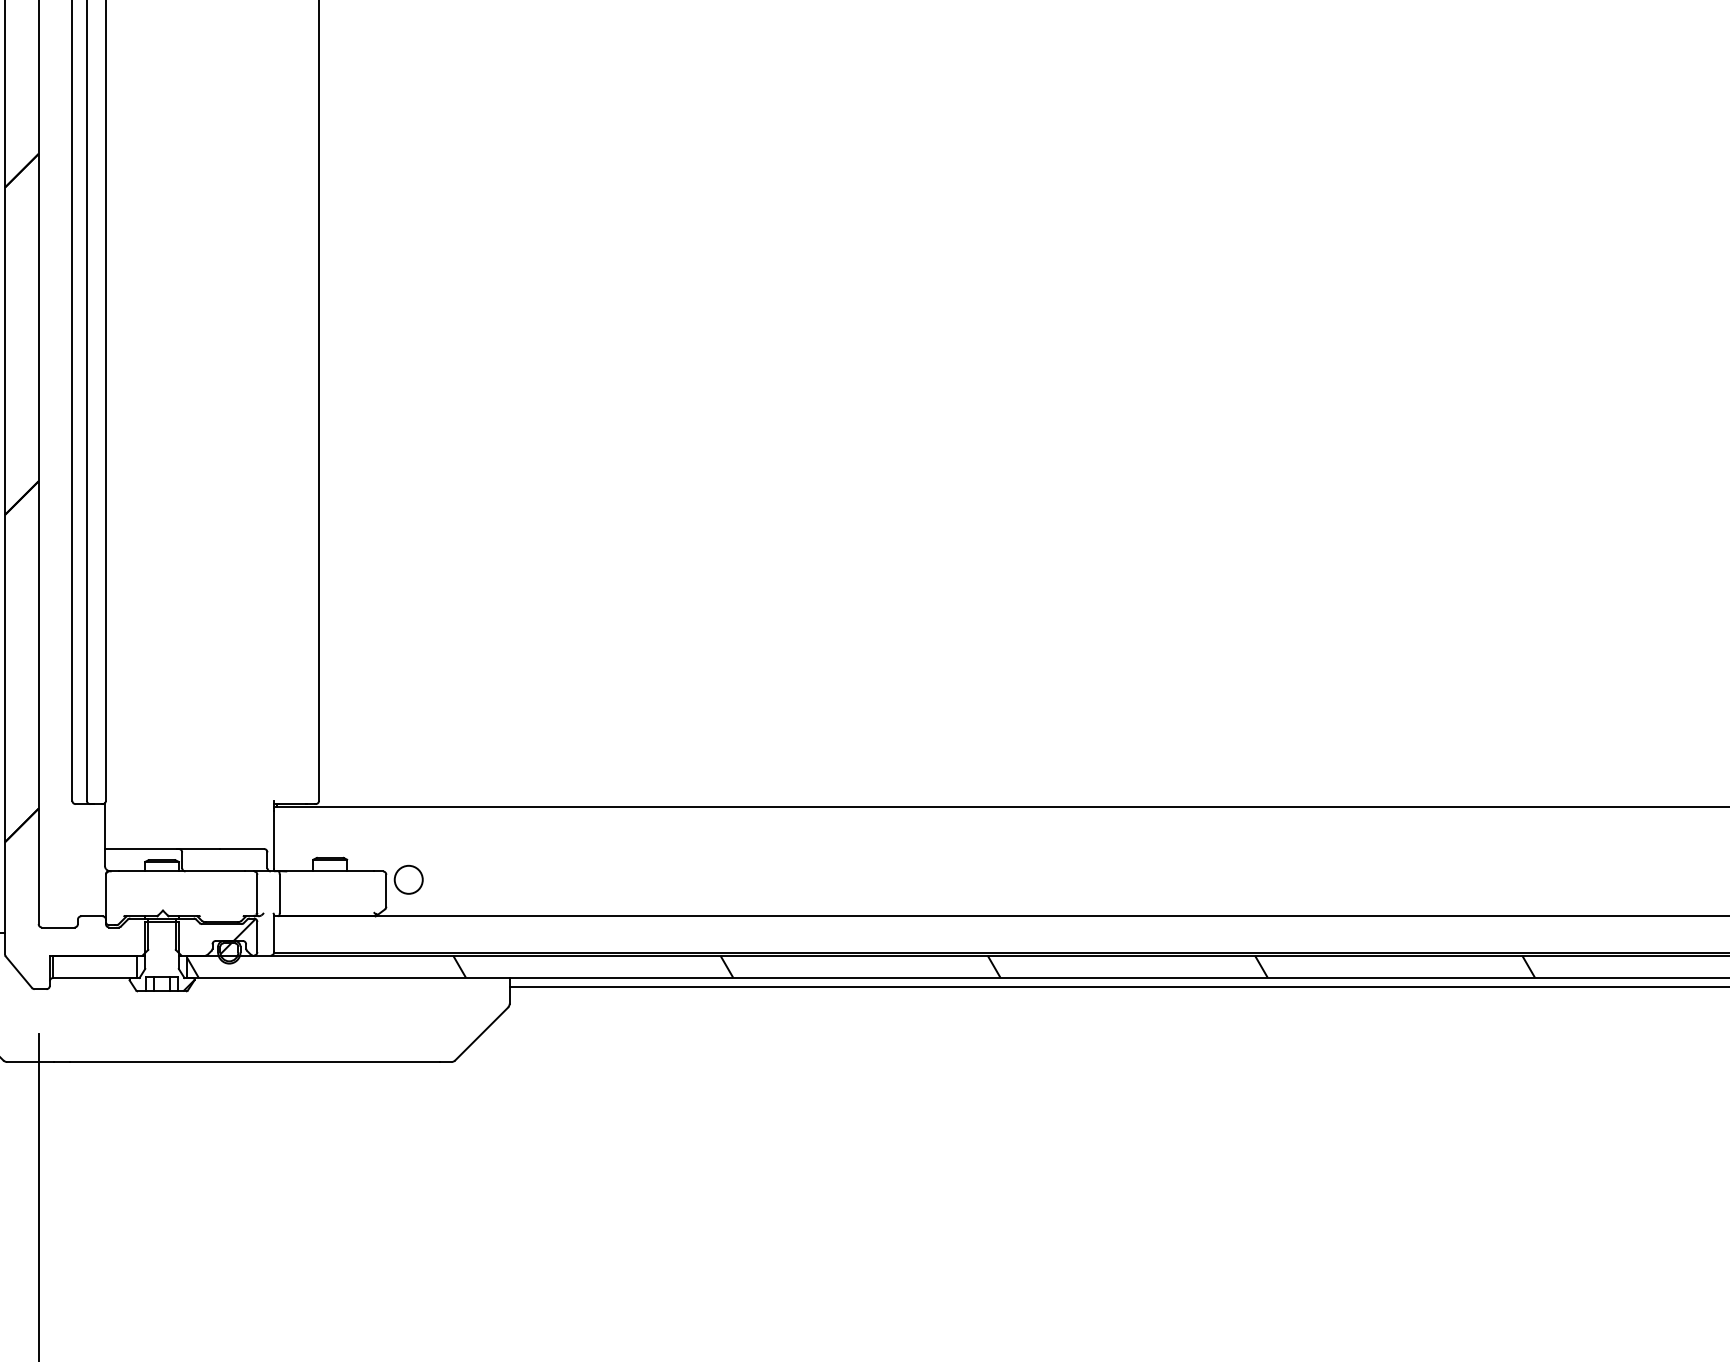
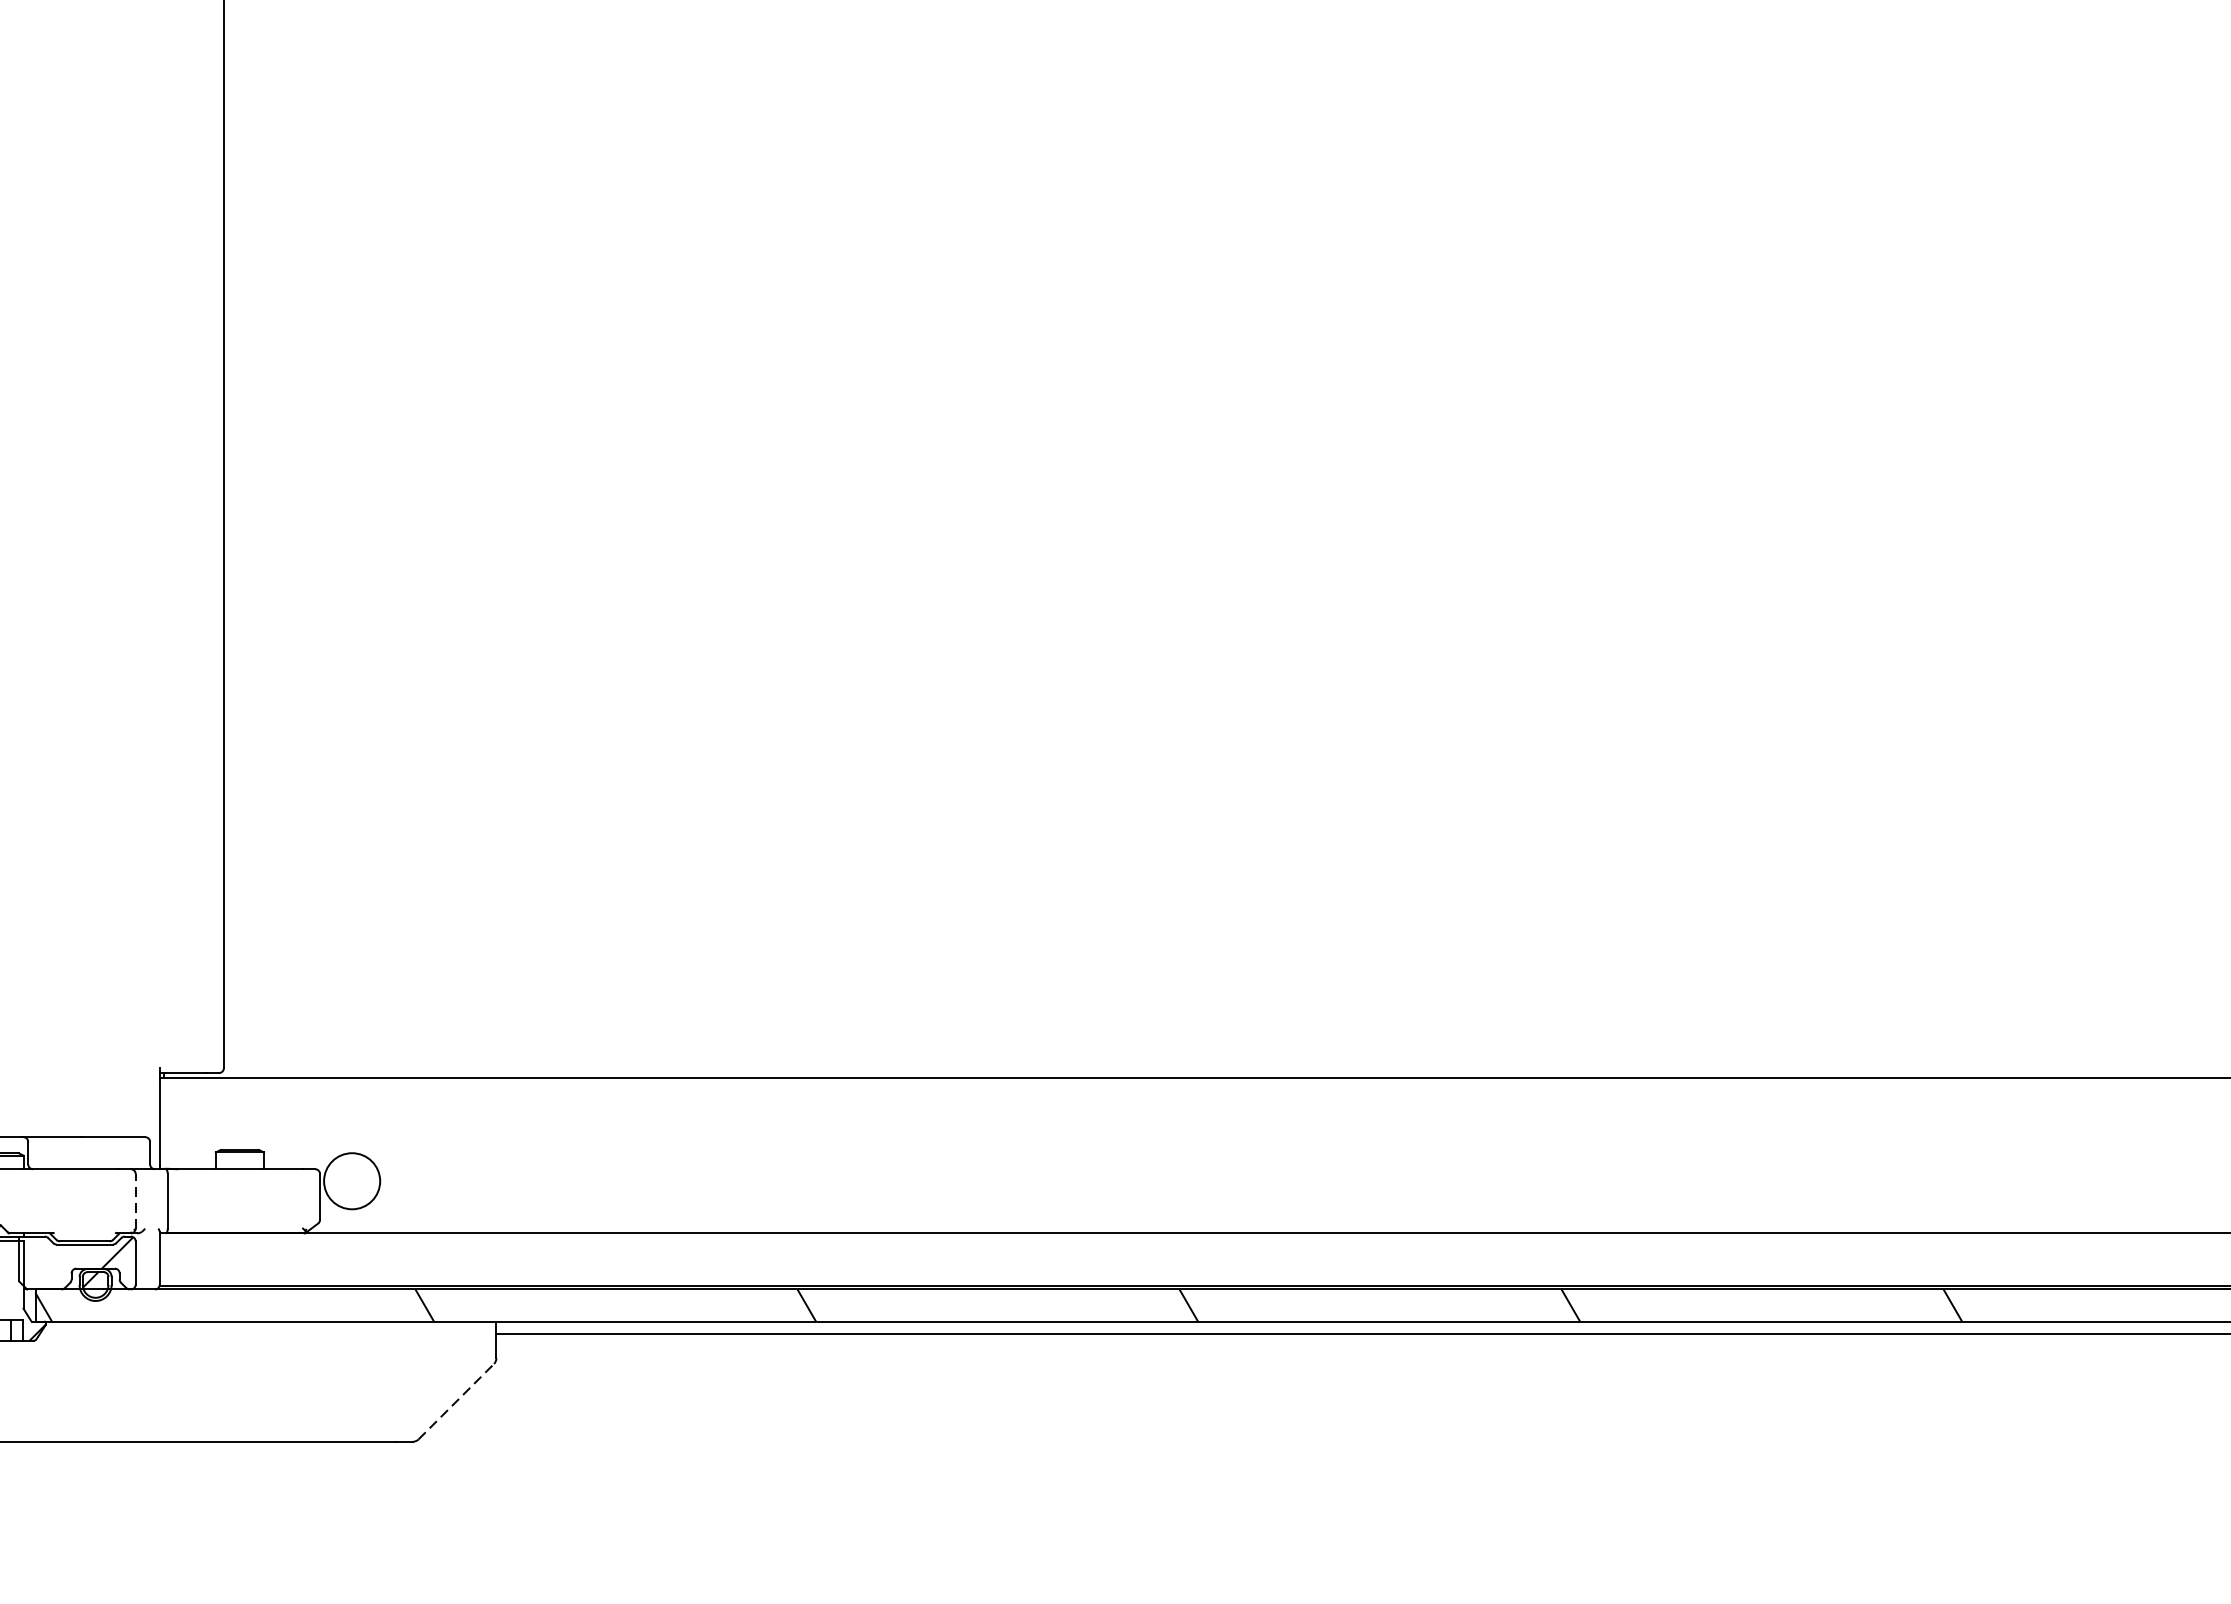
circle: (408, 879) -> (351, 1180), size x1.4
line: (257, 893) -> (135, 1200), solid -> dashed
line: (482, 1033) -> (457, 1400), solid -> dashed

